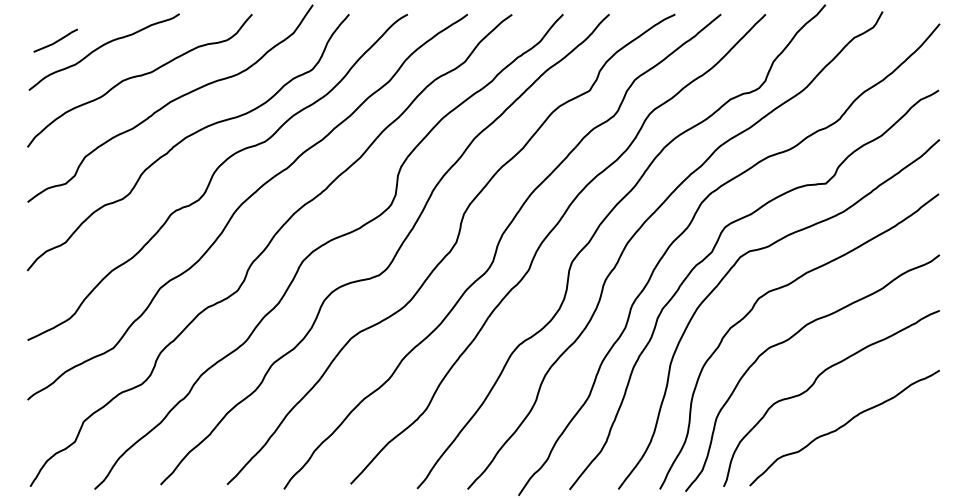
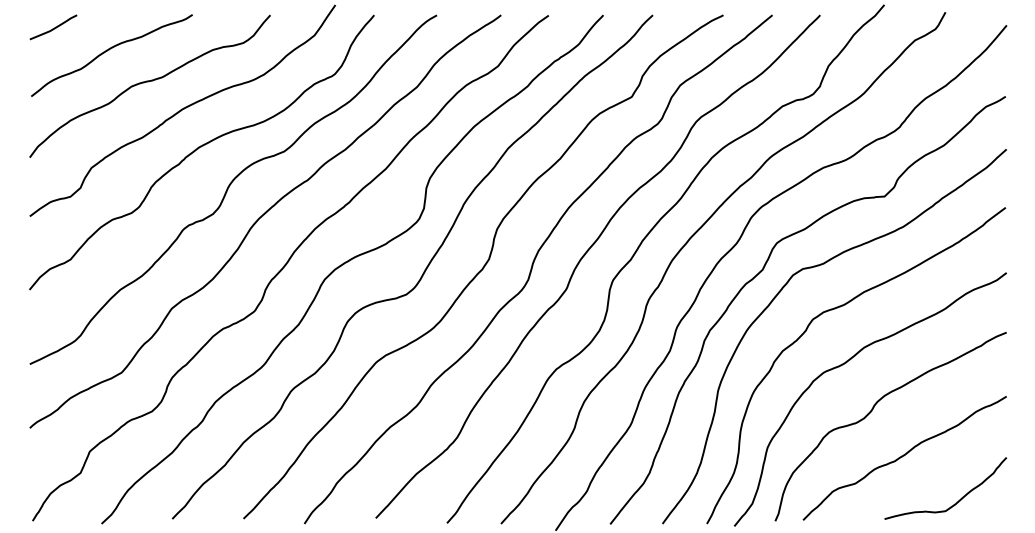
curve: (56, 40) -> (54, 27), moved
curve: (894, 467) -> (958, 500), added

